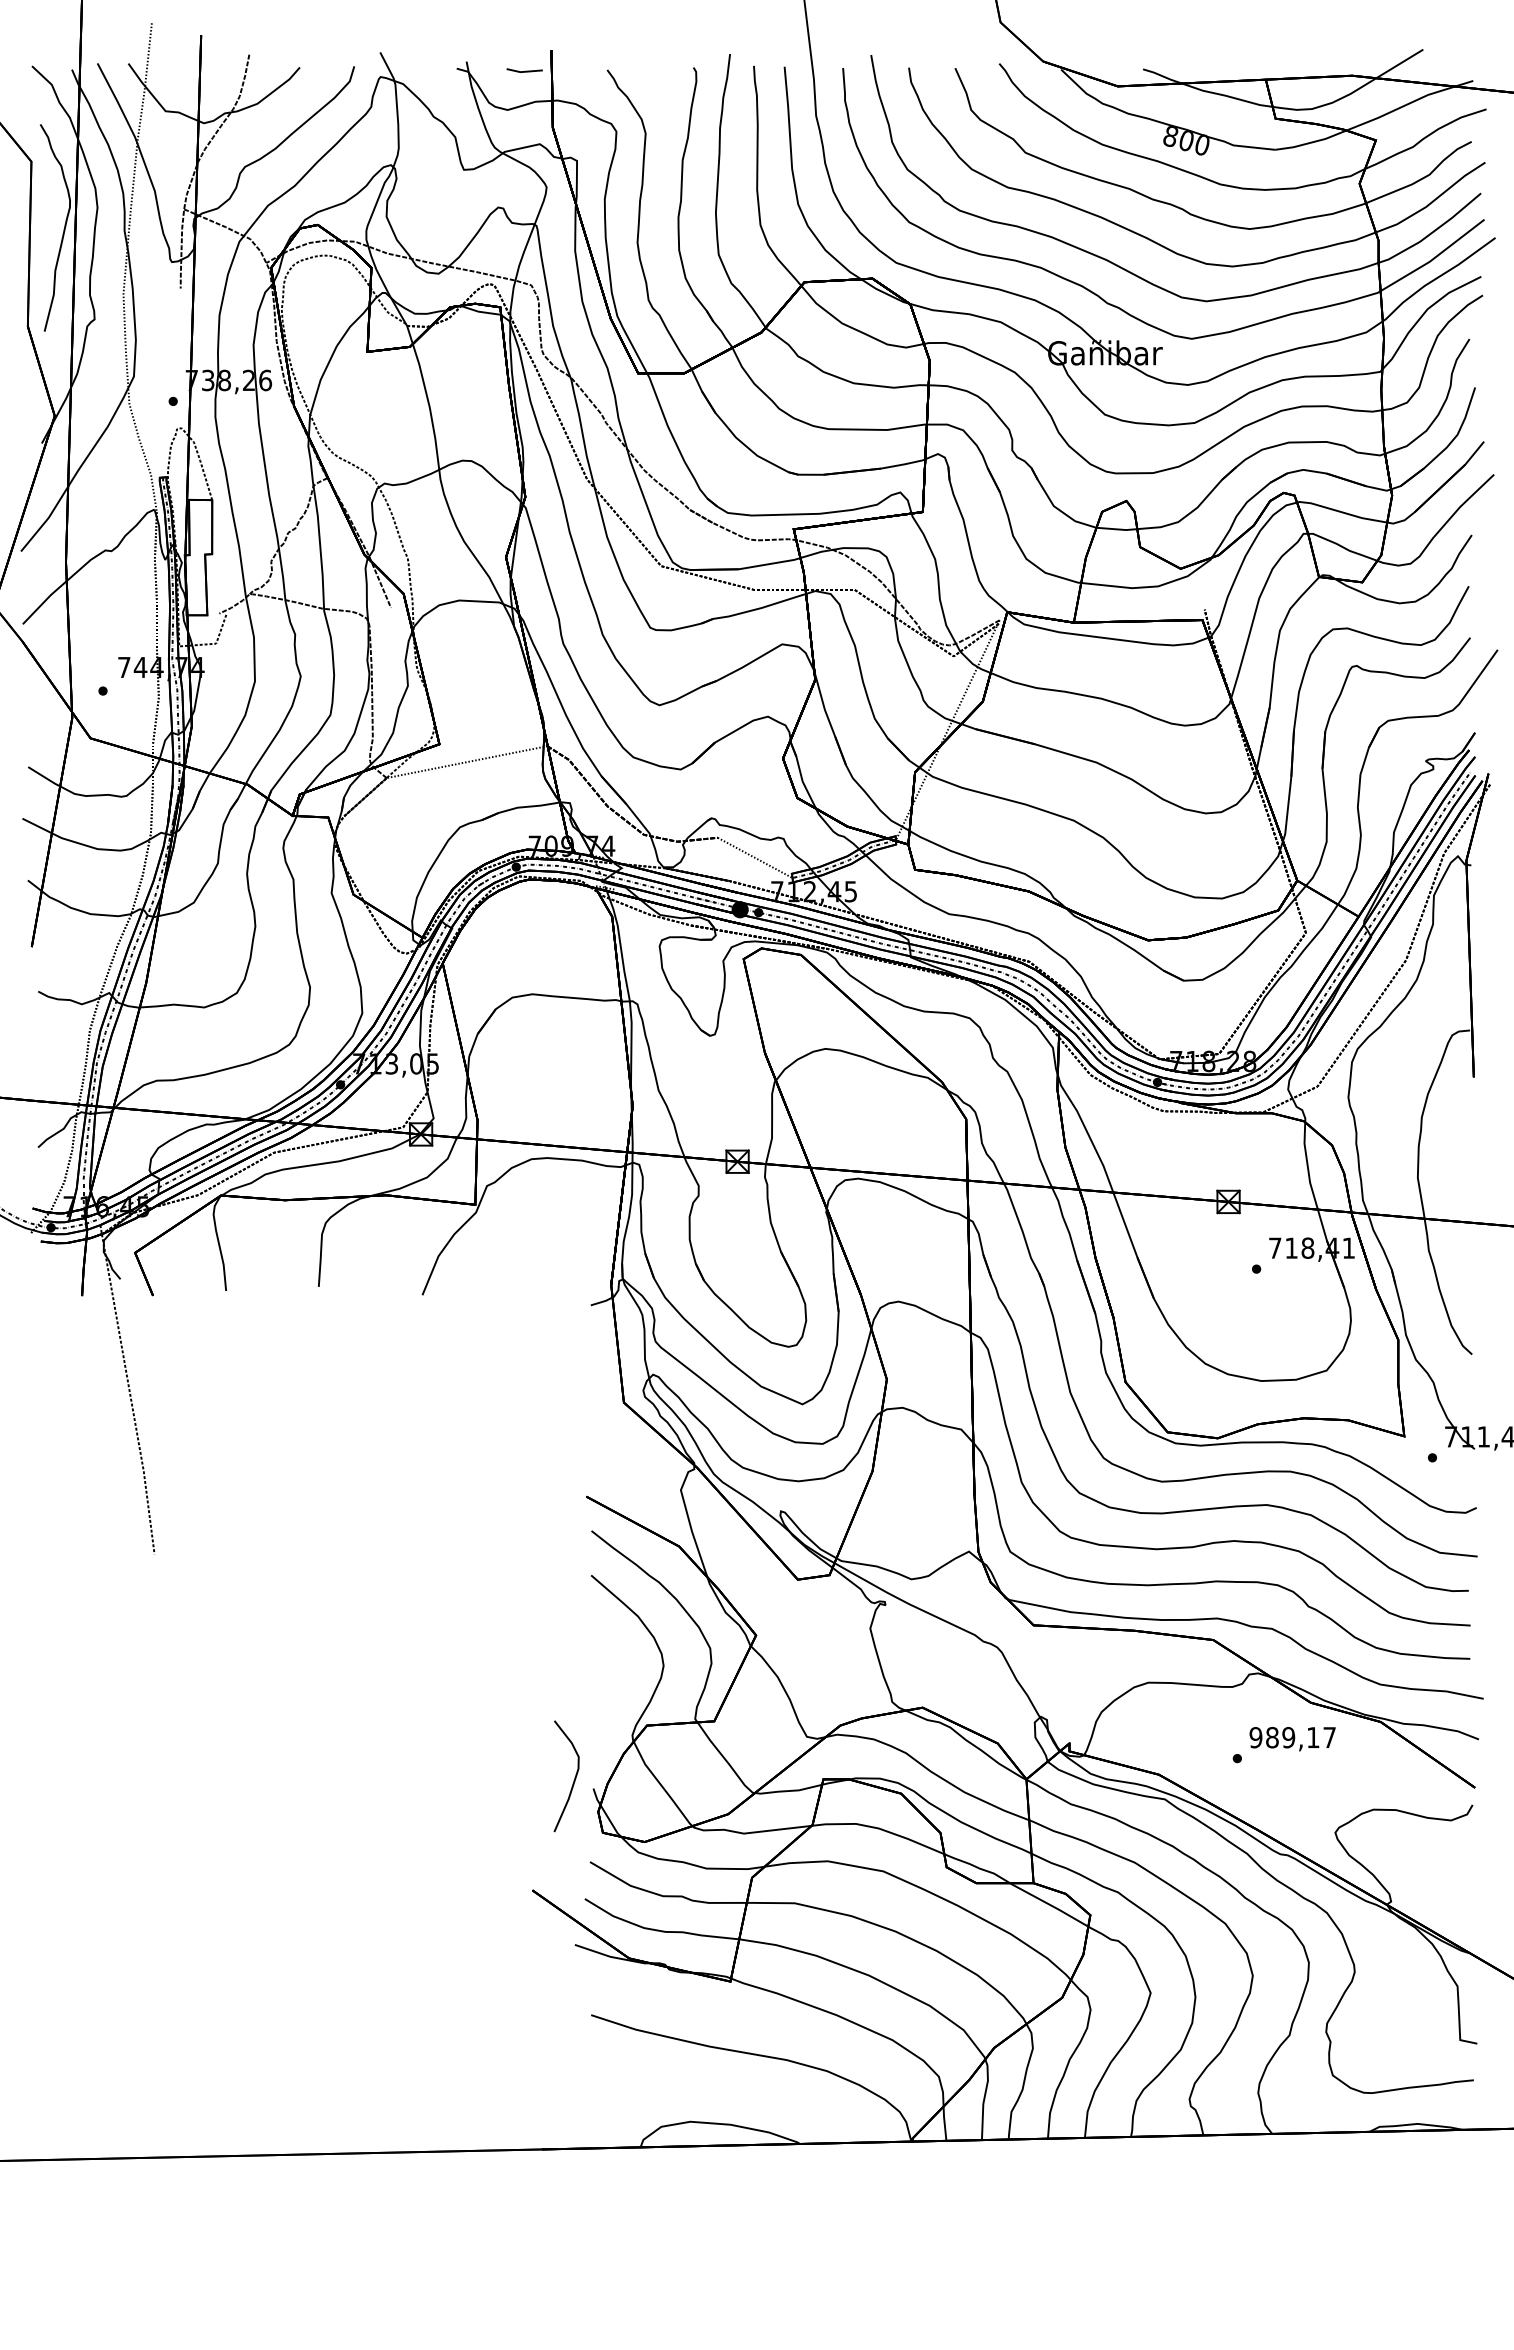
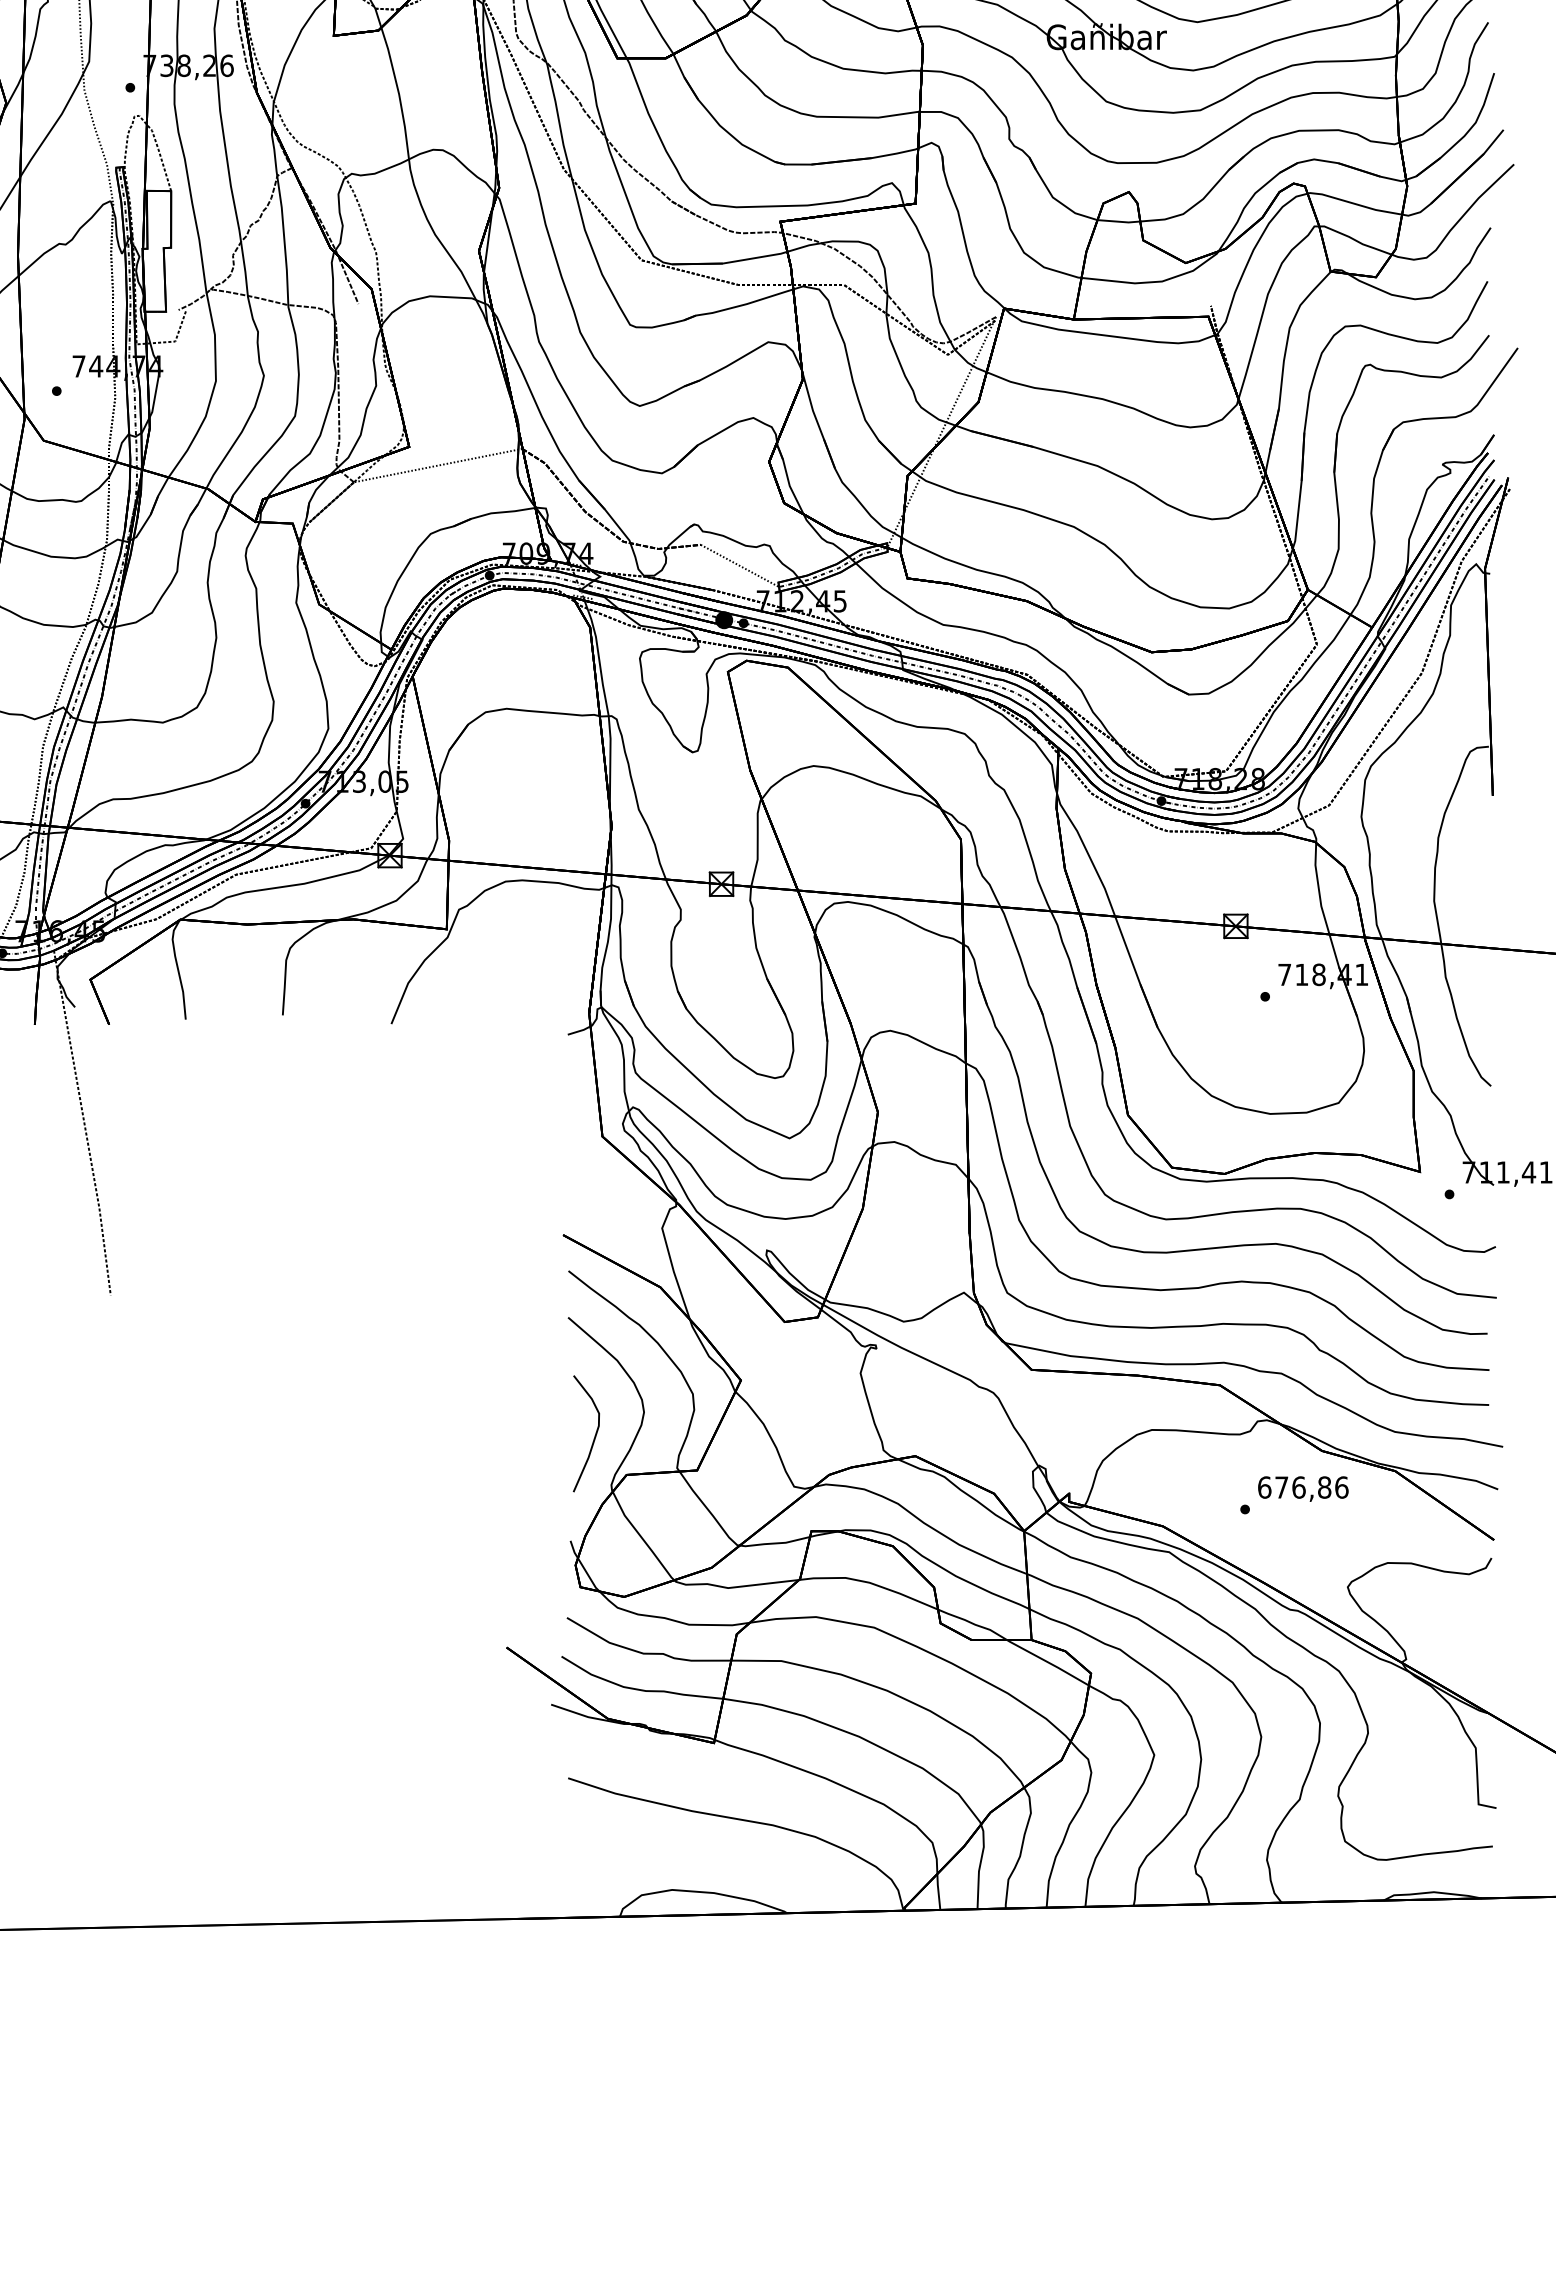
text: (1292, 1737) -> (1302, 1487), 989,17 -> 676,86
curve: (574, 1777) -> (594, 1435), moved

